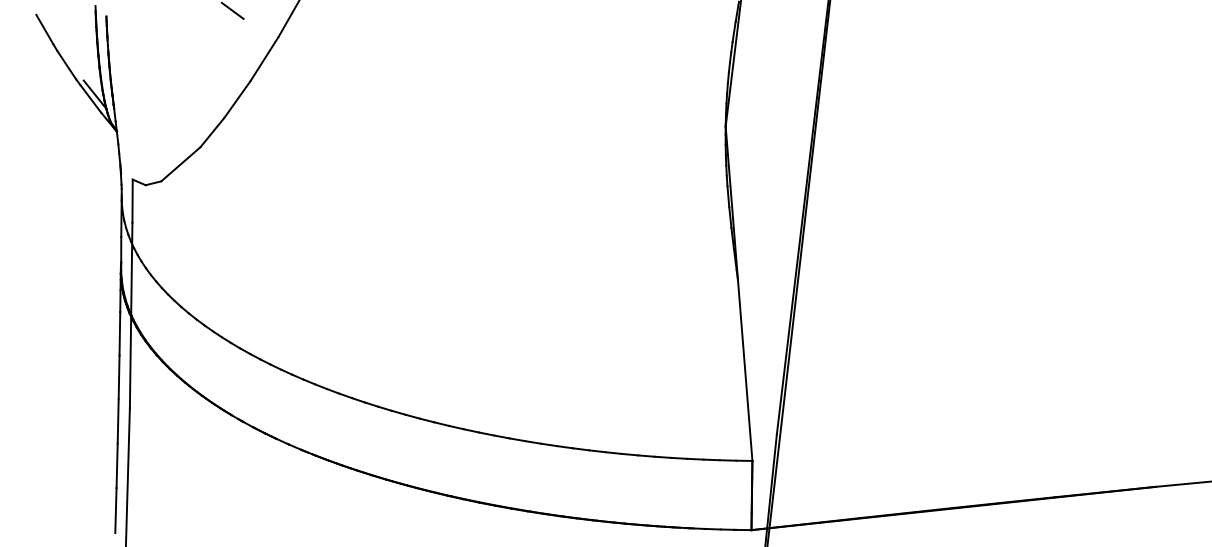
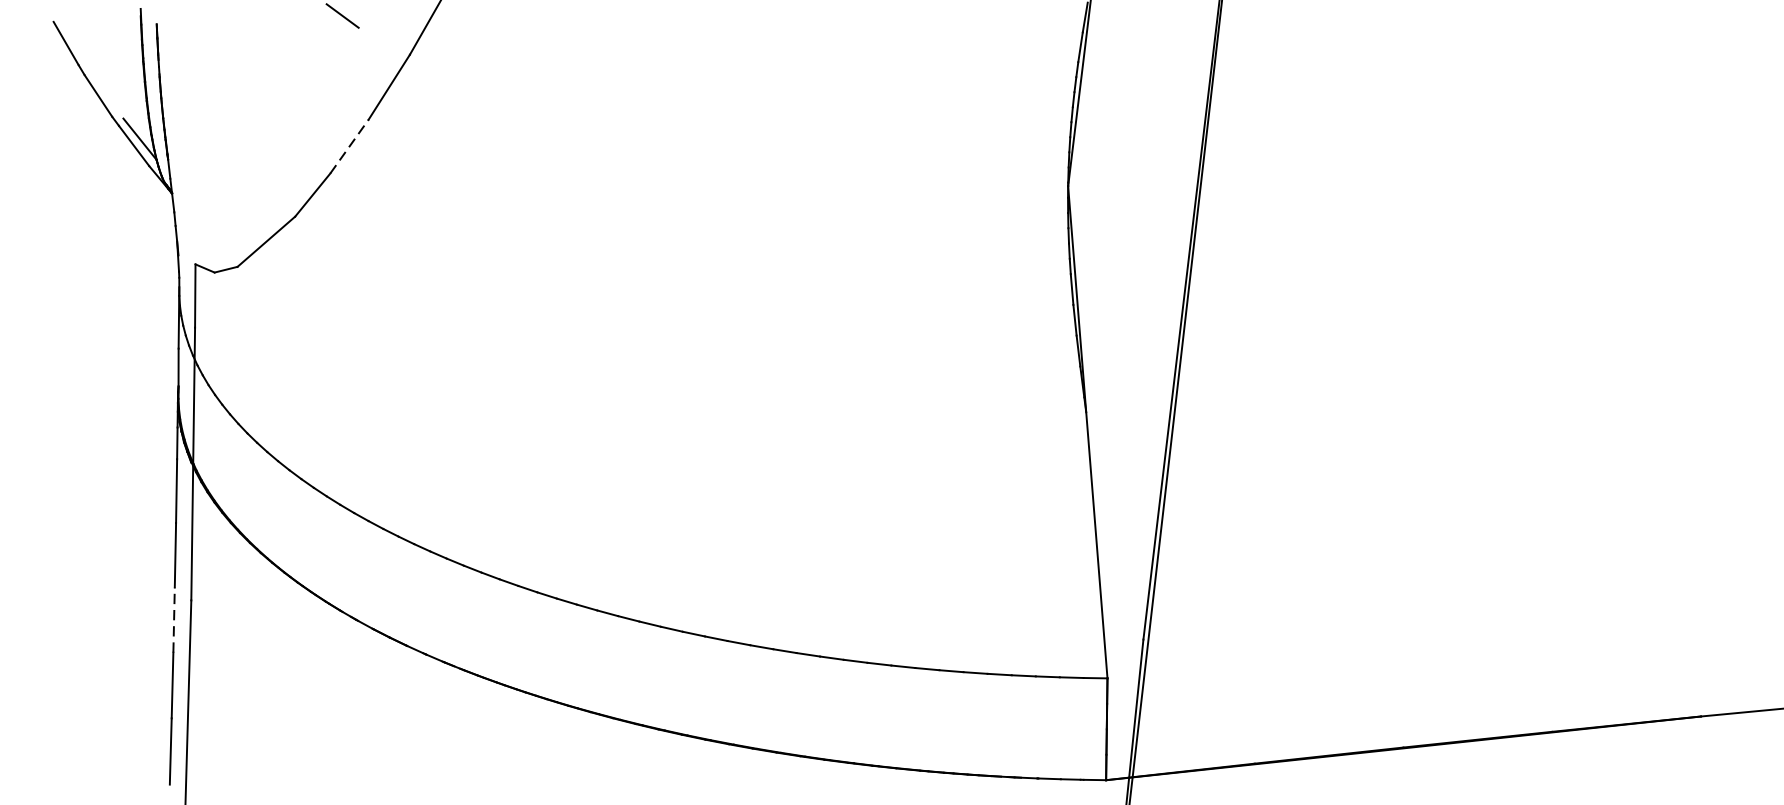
line: (237, 99) -> (349, 146), solid -> dashed
line: (118, 420) -> (174, 618), solid -> dashed

